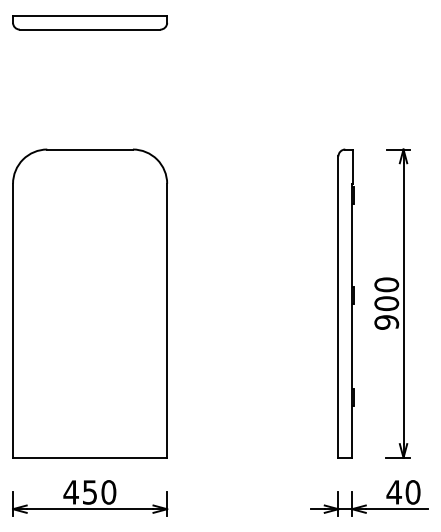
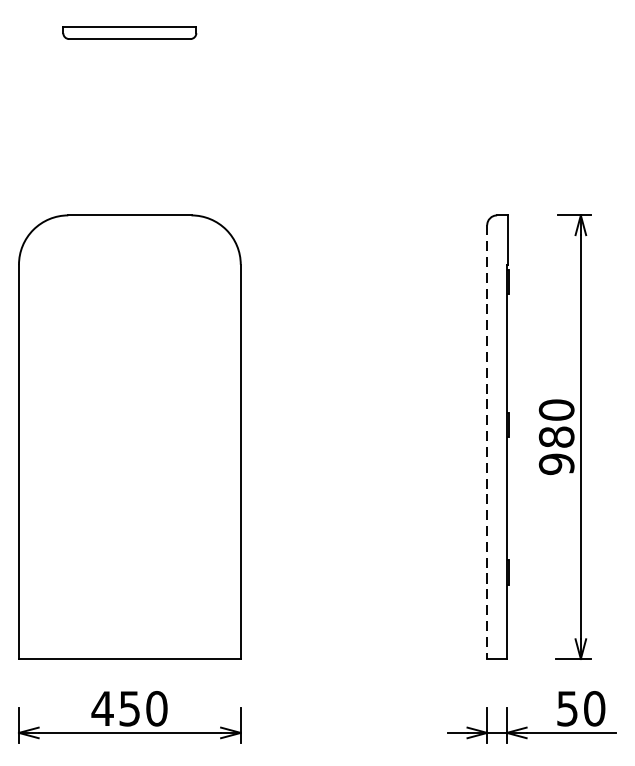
part: (89, 22) -> (129, 32), size x0.6
text: (386, 303) -> (556, 436), 900 -> 980
line: (338, 307) -> (487, 442), solid -> dashed
text: (393, 492) -> (566, 708), 40 -> 50

